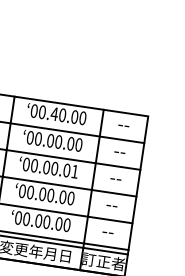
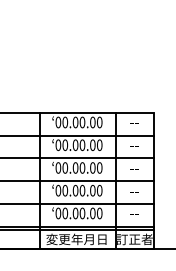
text: (54, 114) -> (75, 122), 00.40.00 -> 00.00.00
text: (74, 171) -> (99, 167), 00.00.01 -> 00.00.00

